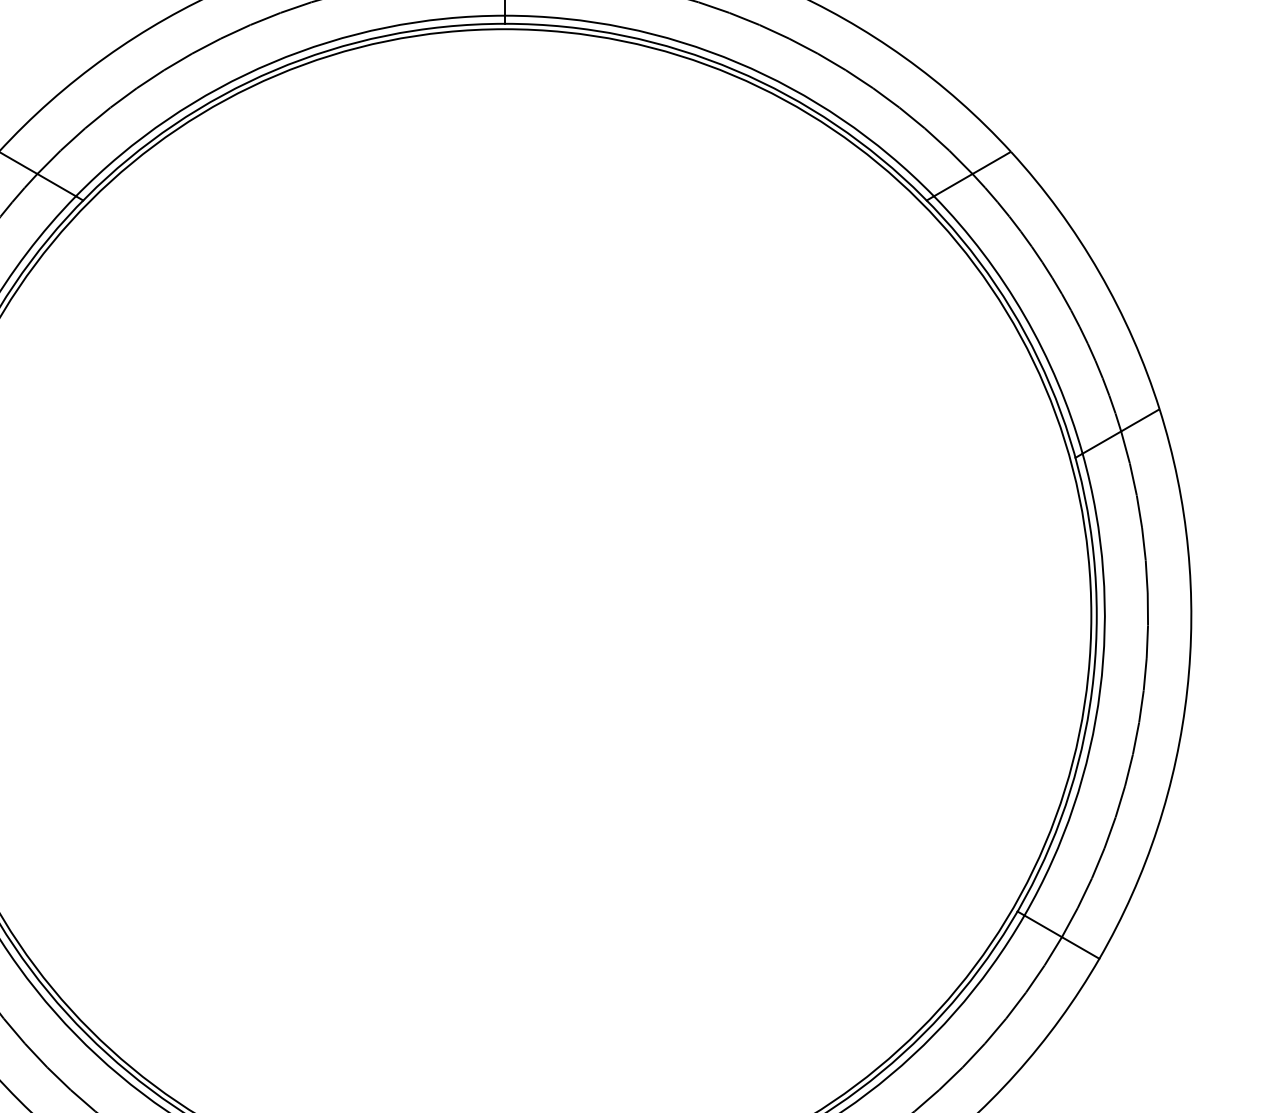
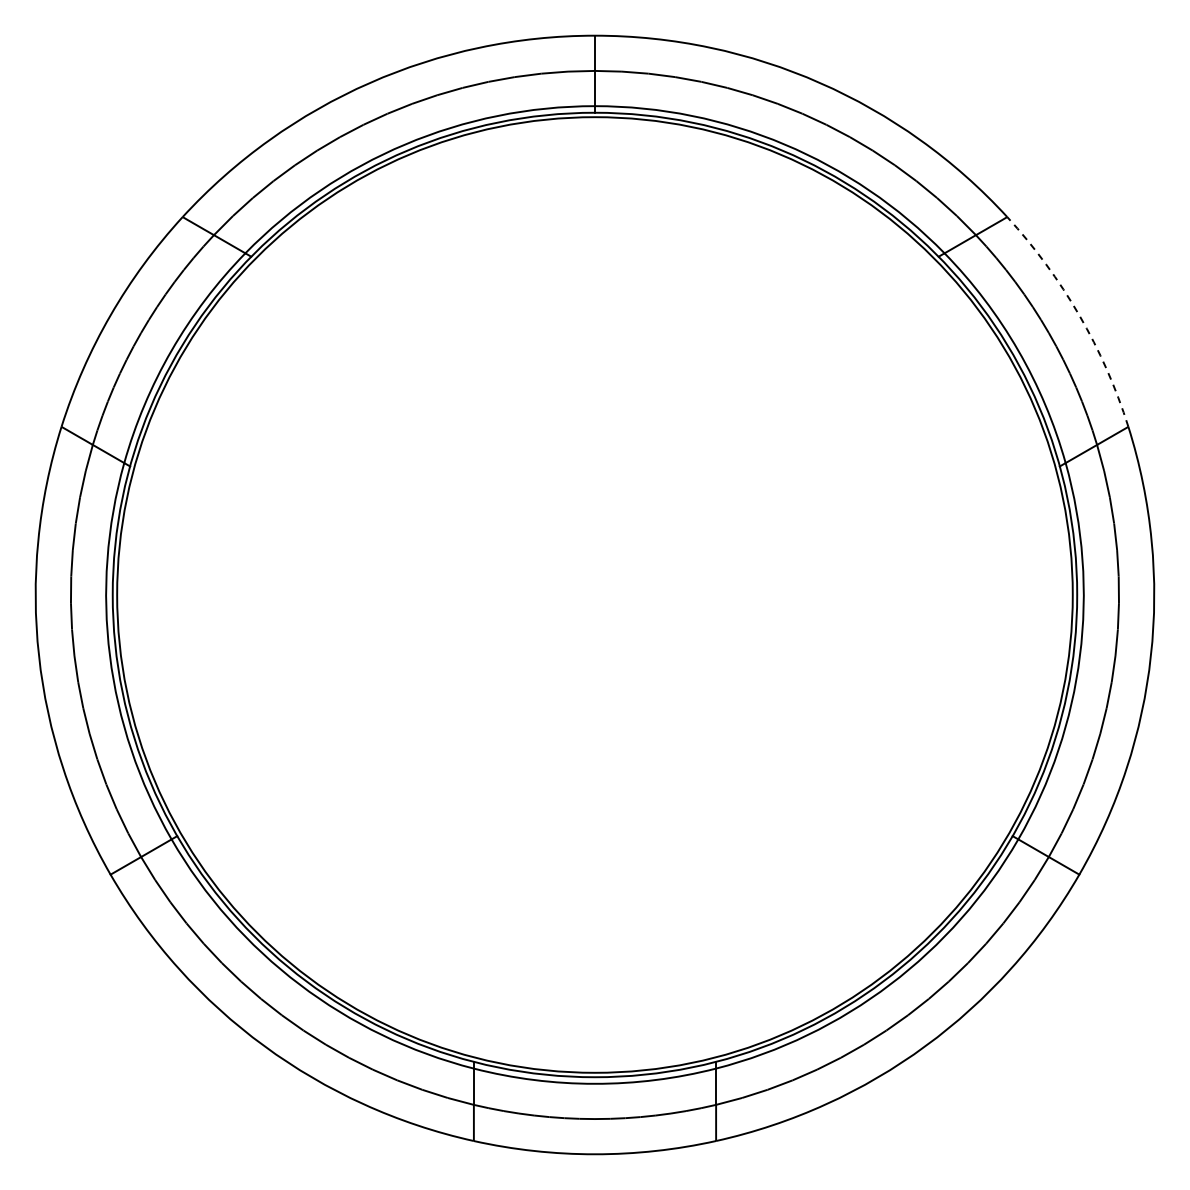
arc: (1099, 272) -> (1079, 315), solid -> dashed

